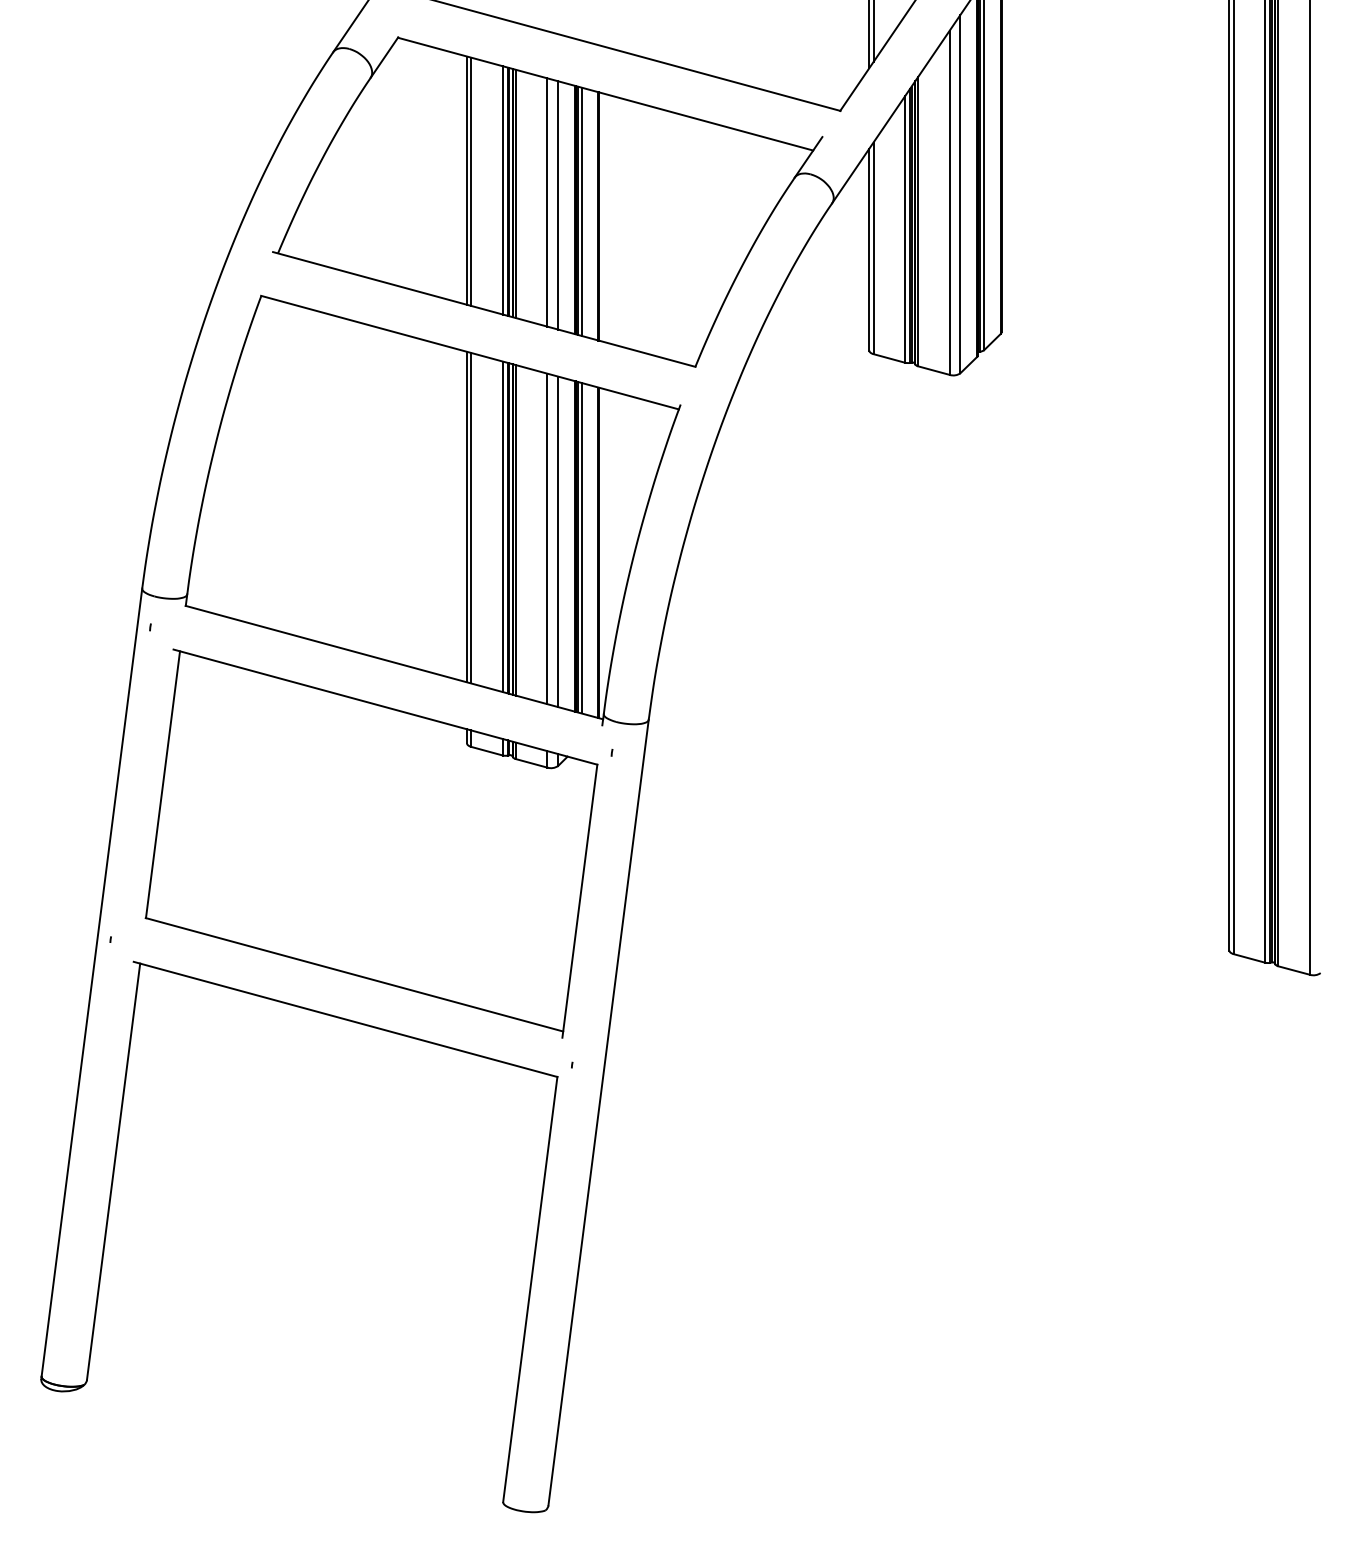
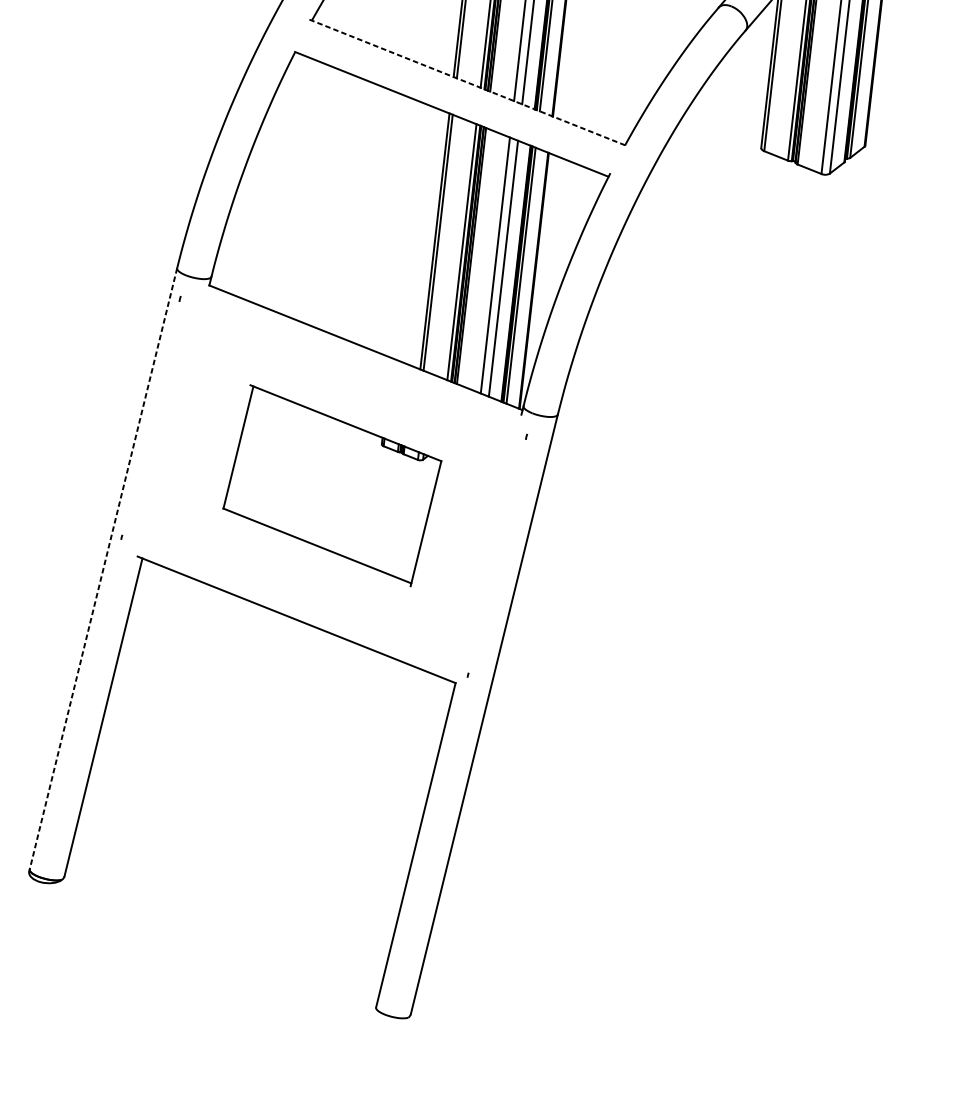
line: (484, 309) -> (466, 82), solid -> dashed
part: (371, 843) -> (332, 485), size x0.6
line: (91, 983) -> (103, 569), solid -> dashed

